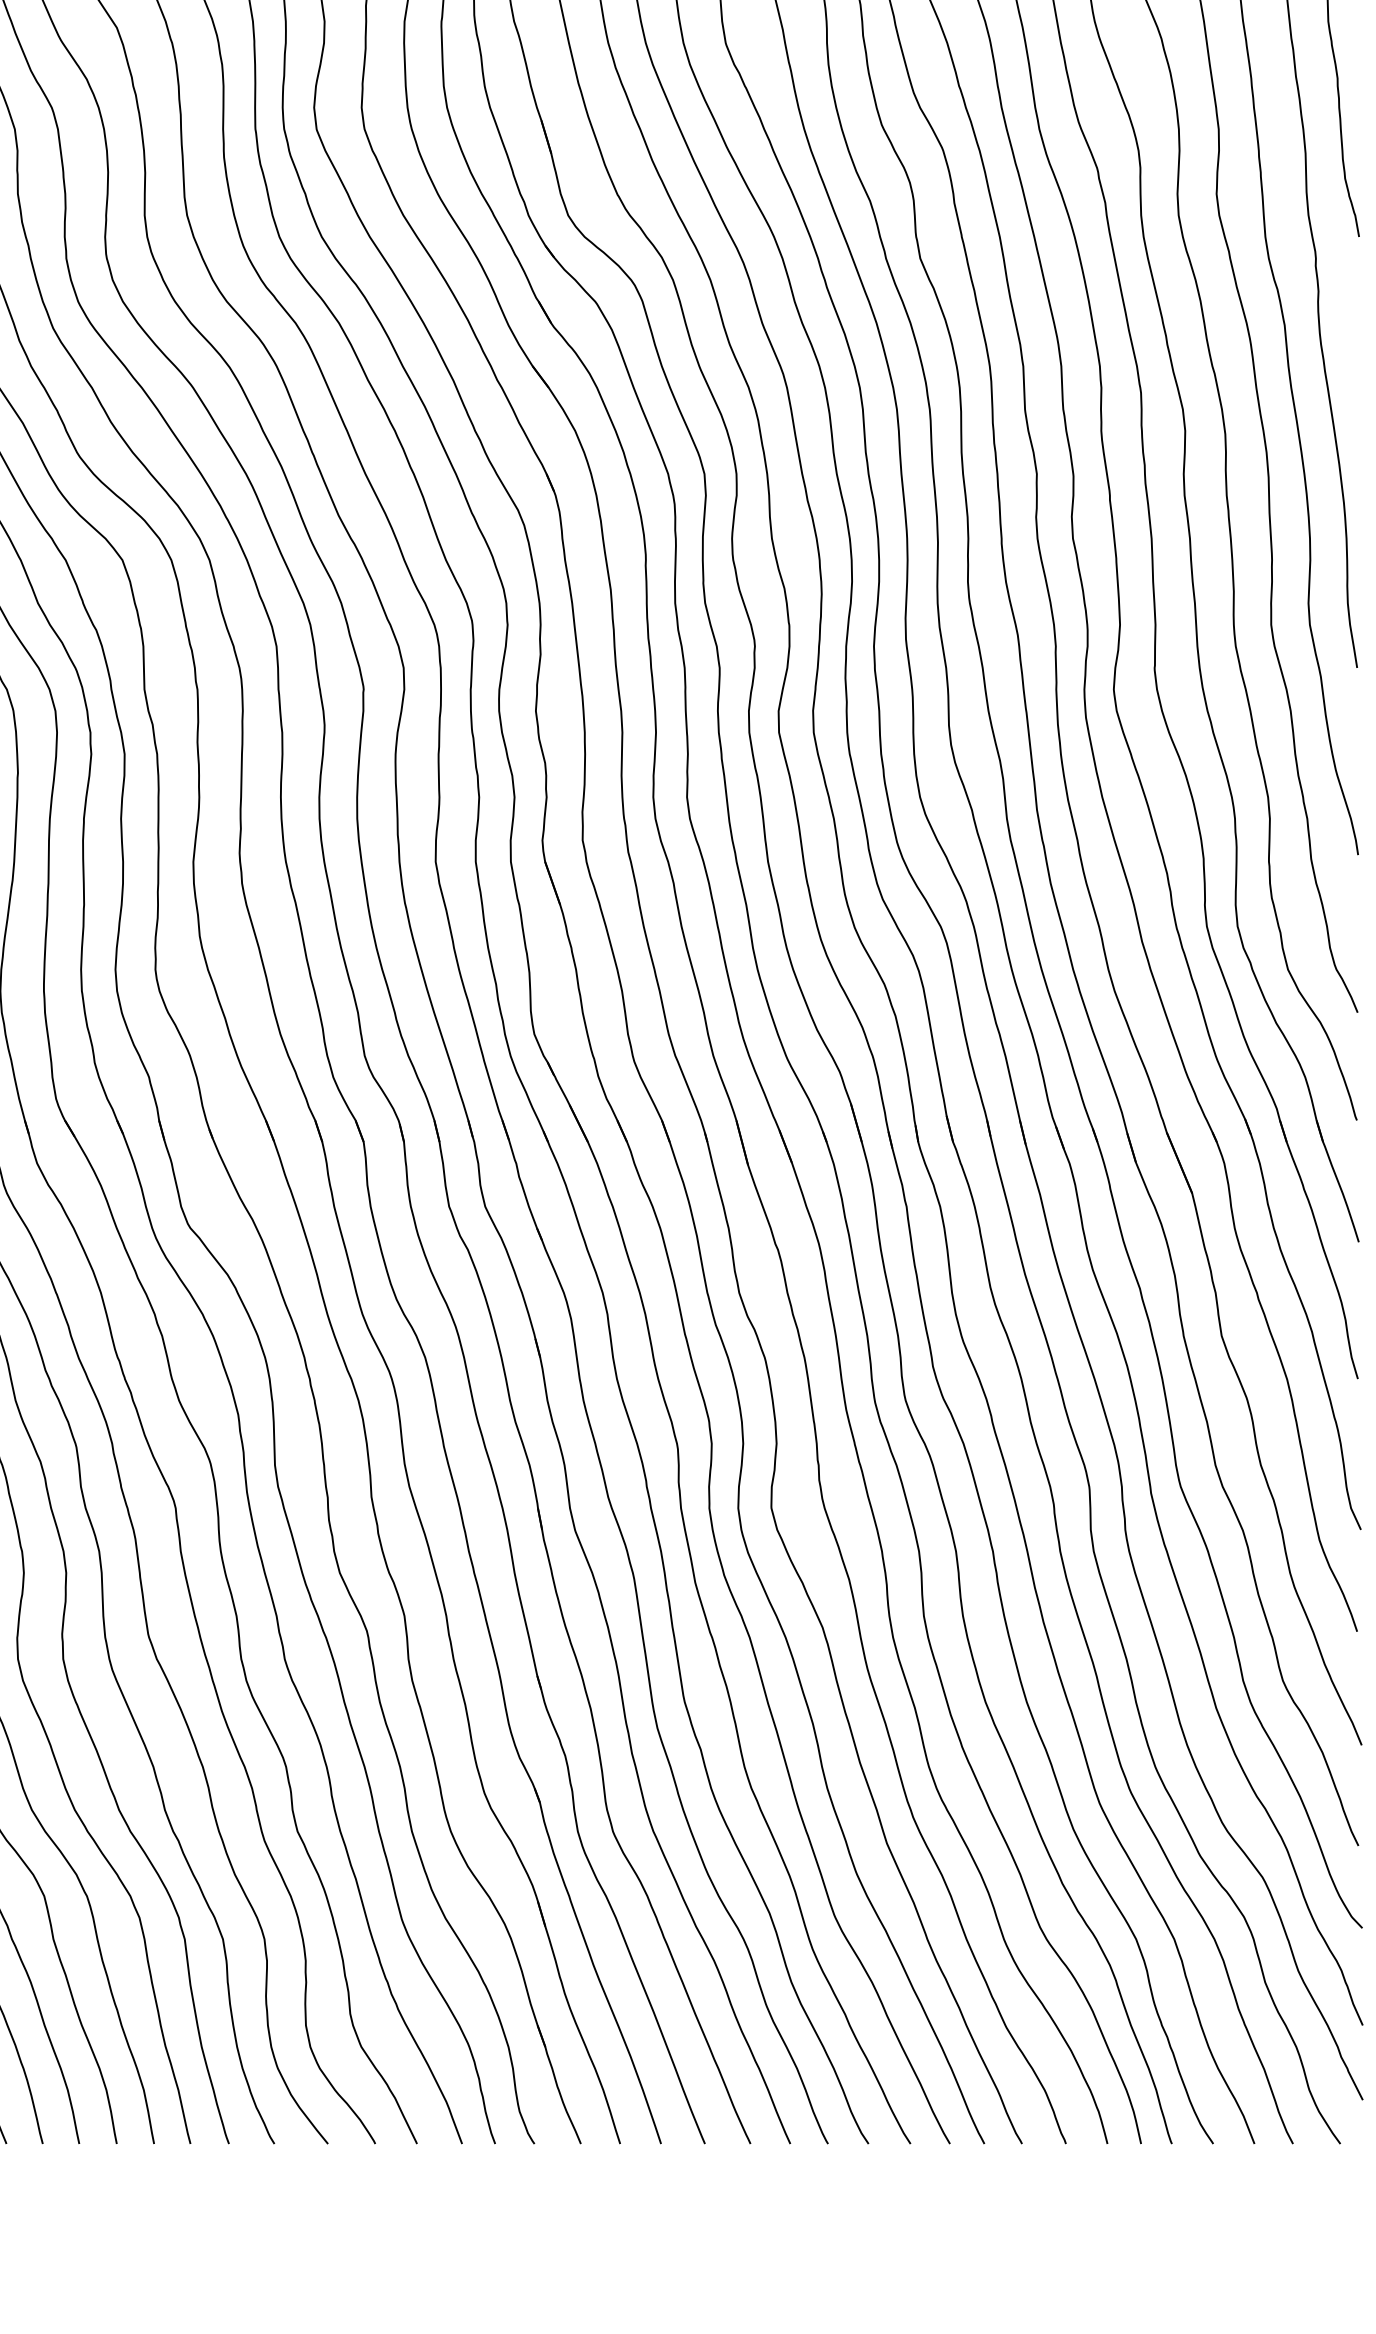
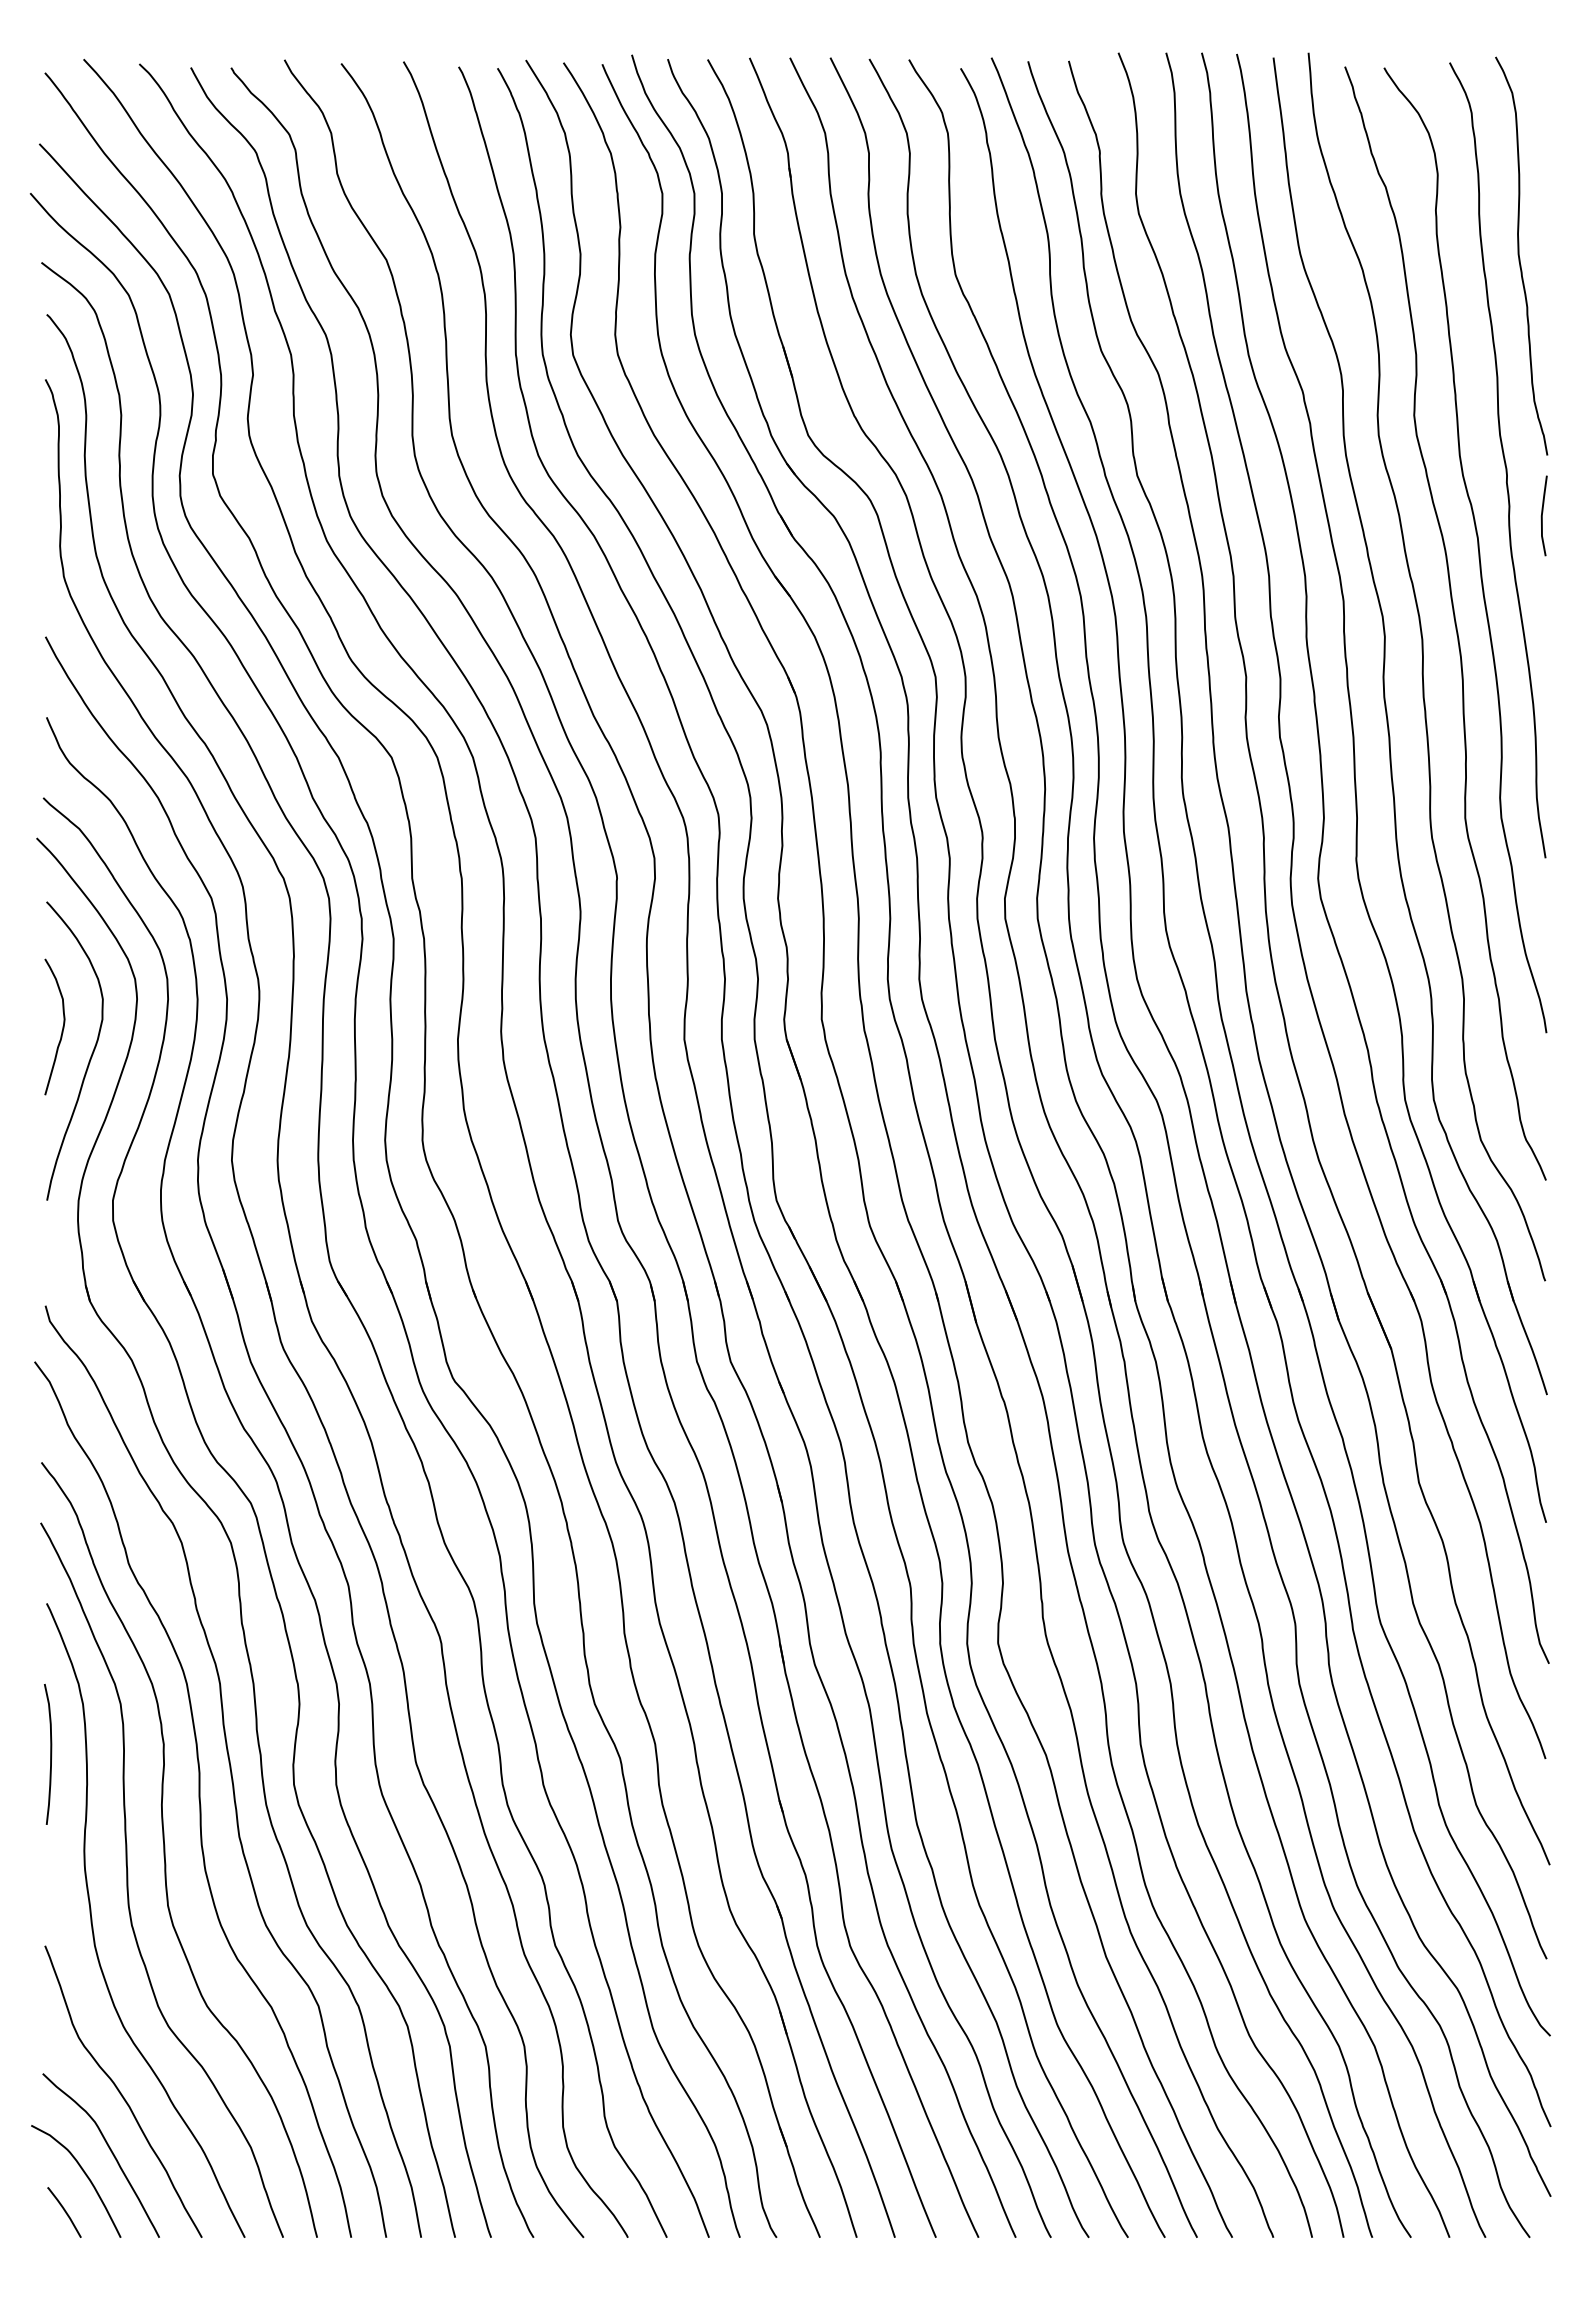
line: (1353, 301) -> (1542, 515), added

